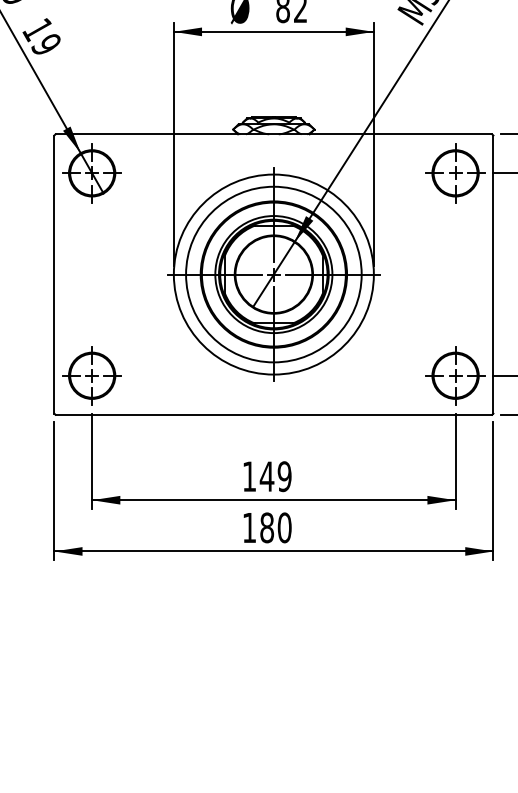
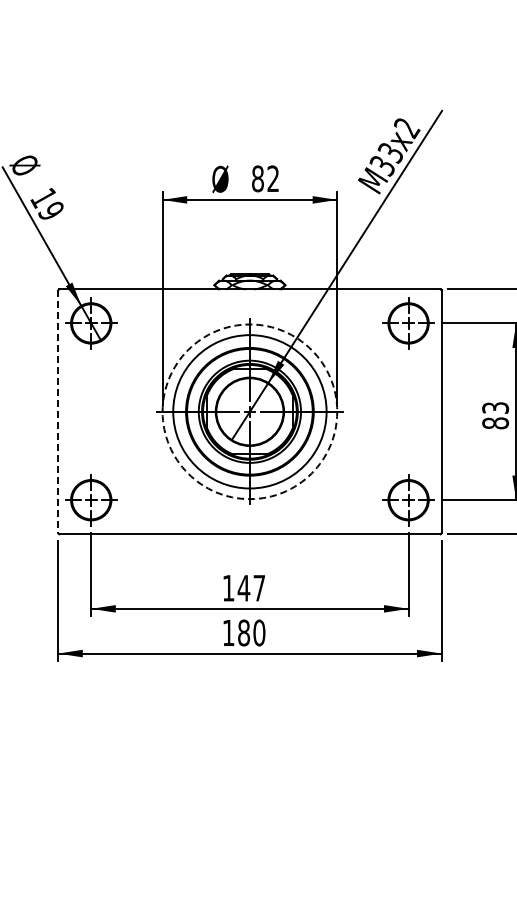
circle: (273, 274) -> (249, 411), solid -> dashed
line: (54, 275) -> (58, 412), solid -> dashed
text: (284, 475) -> (259, 587), 149 -> 147

